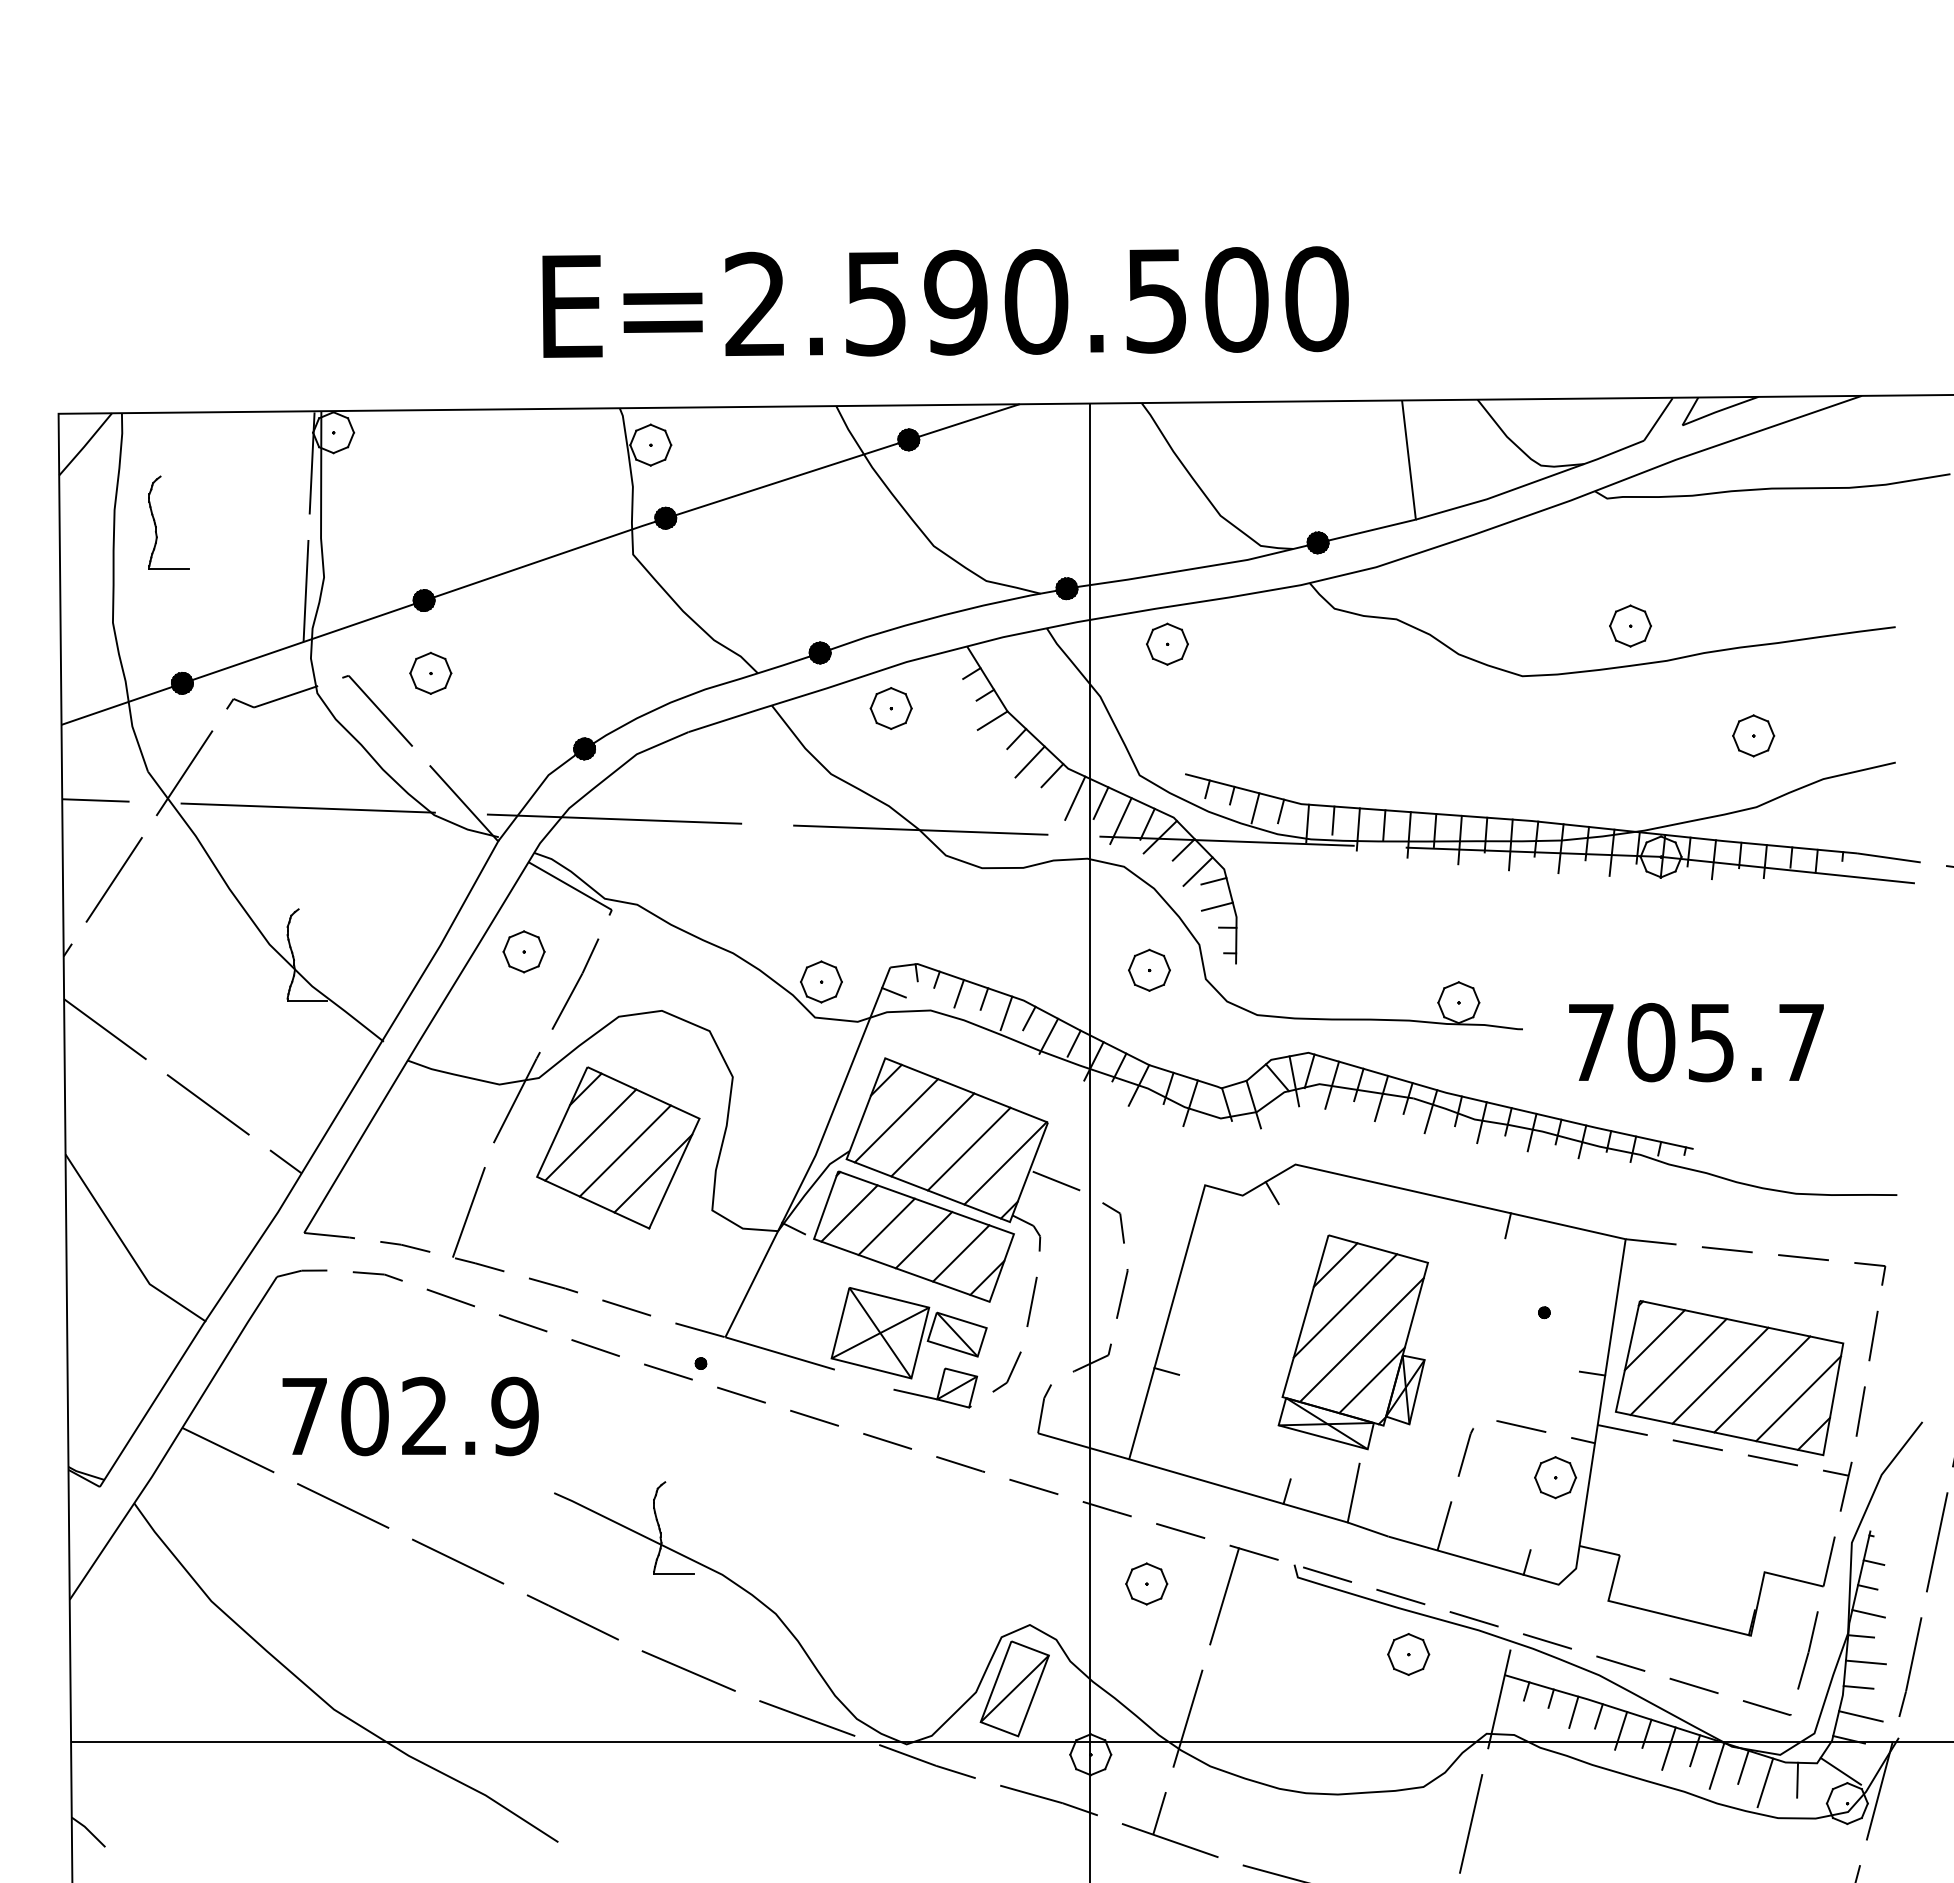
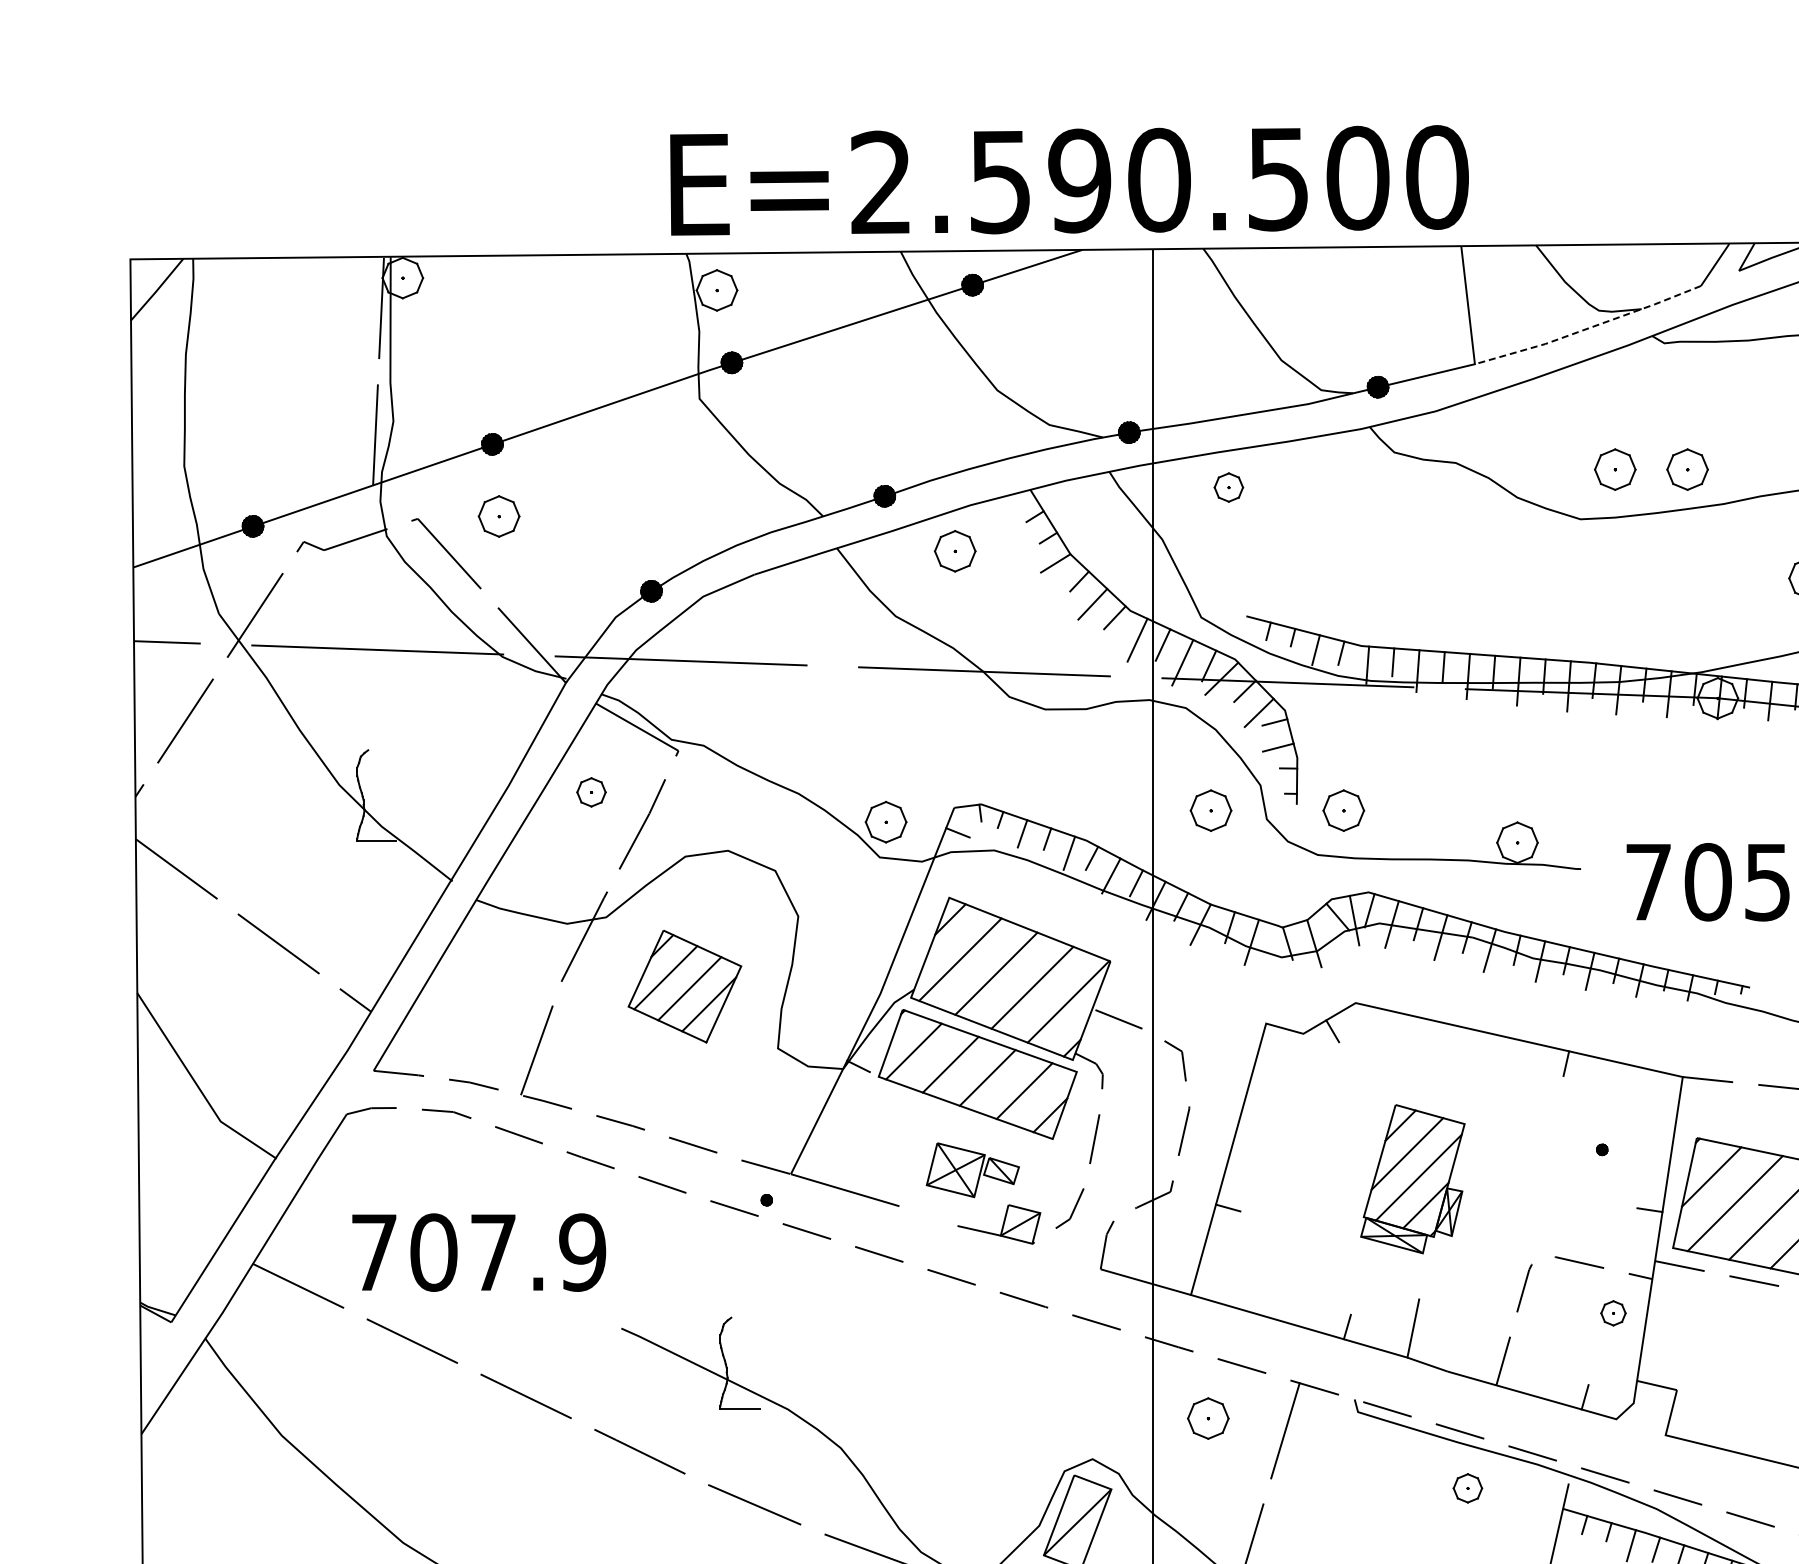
text: (945, 301) -> (1069, 179), moved
line: (1530, 483) -> (1588, 328), solid -> dashed
part: (156, 524) -> (227, 369), removed
part: (1557, 625) -> (1615, 469), added
part: (1167, 643) -> (1228, 486), size x0.7
part: (523, 951) -> (590, 792), size x0.7
part: (1283, 969) -> (1343, 809), added
part: (618, 1147) -> (685, 986), size x0.7
part: (908, 1333) -> (972, 1170), size x0.6
part: (1352, 1342) -> (1412, 1179), size x0.7
text: (424, 1415) -> (492, 1251), 702.9 -> 707.9
part: (1555, 1477) -> (1613, 1313), size x0.6
part: (1408, 1654) -> (1467, 1488), size x0.7

